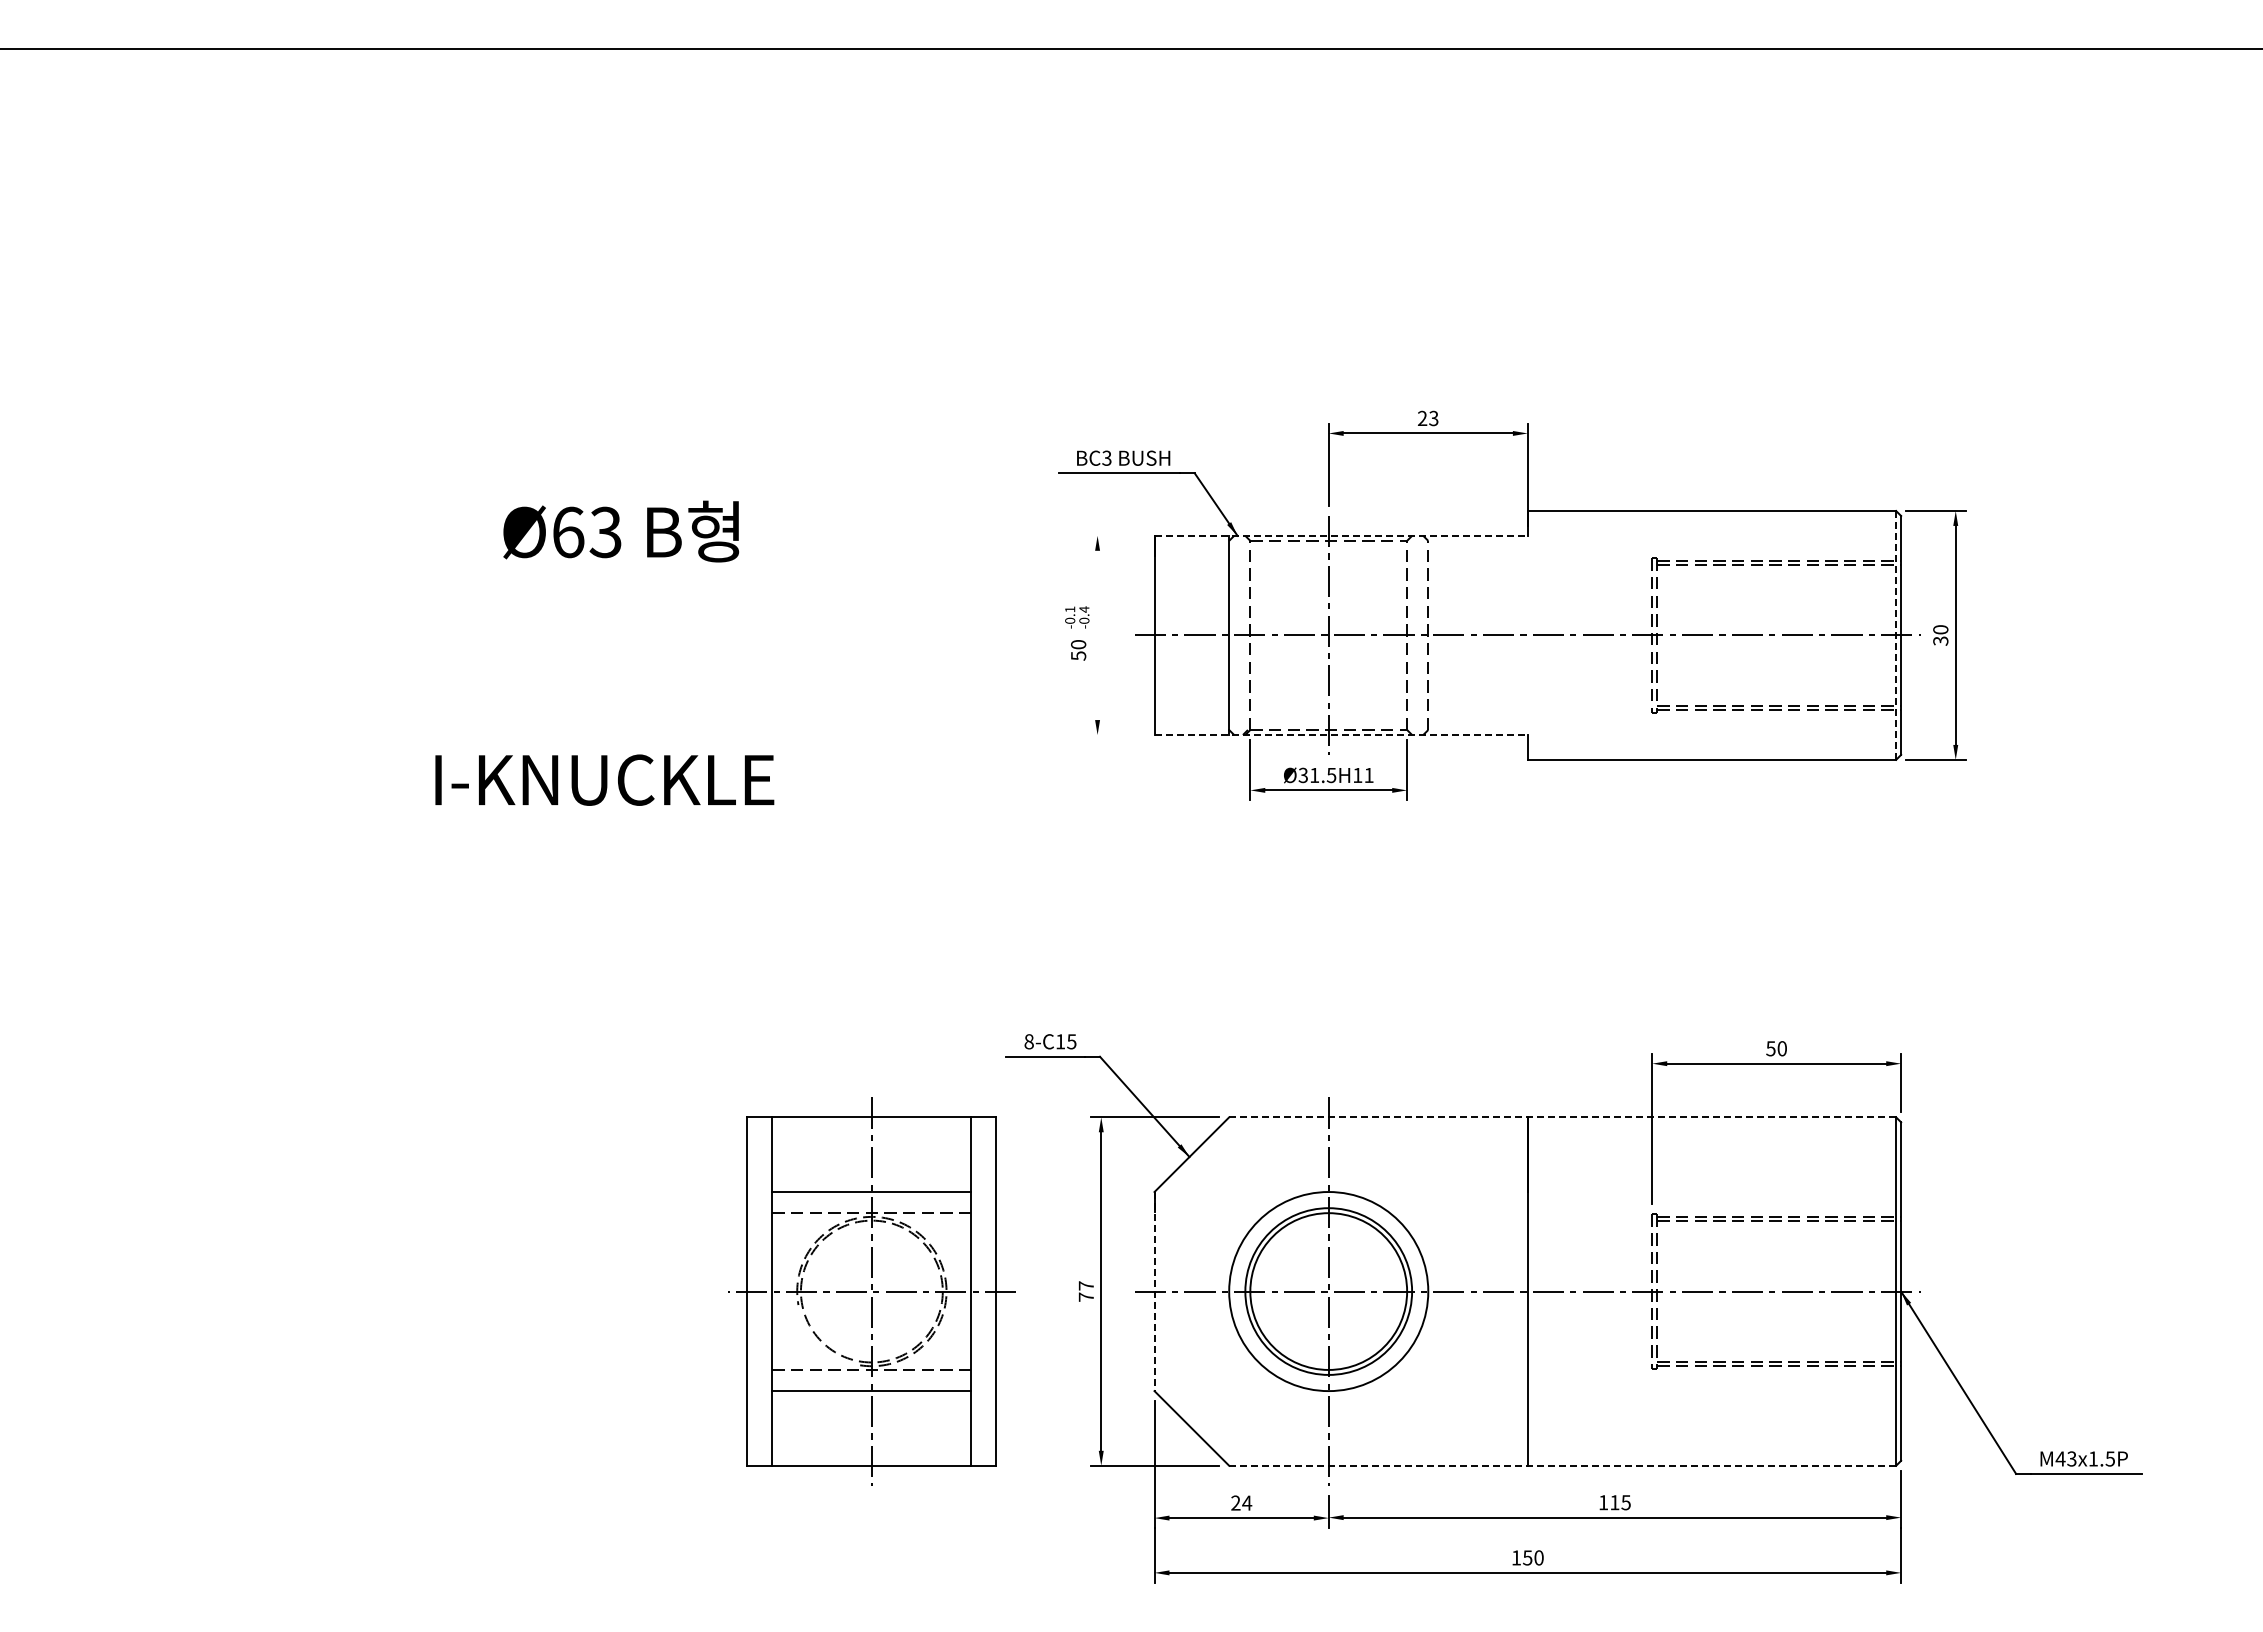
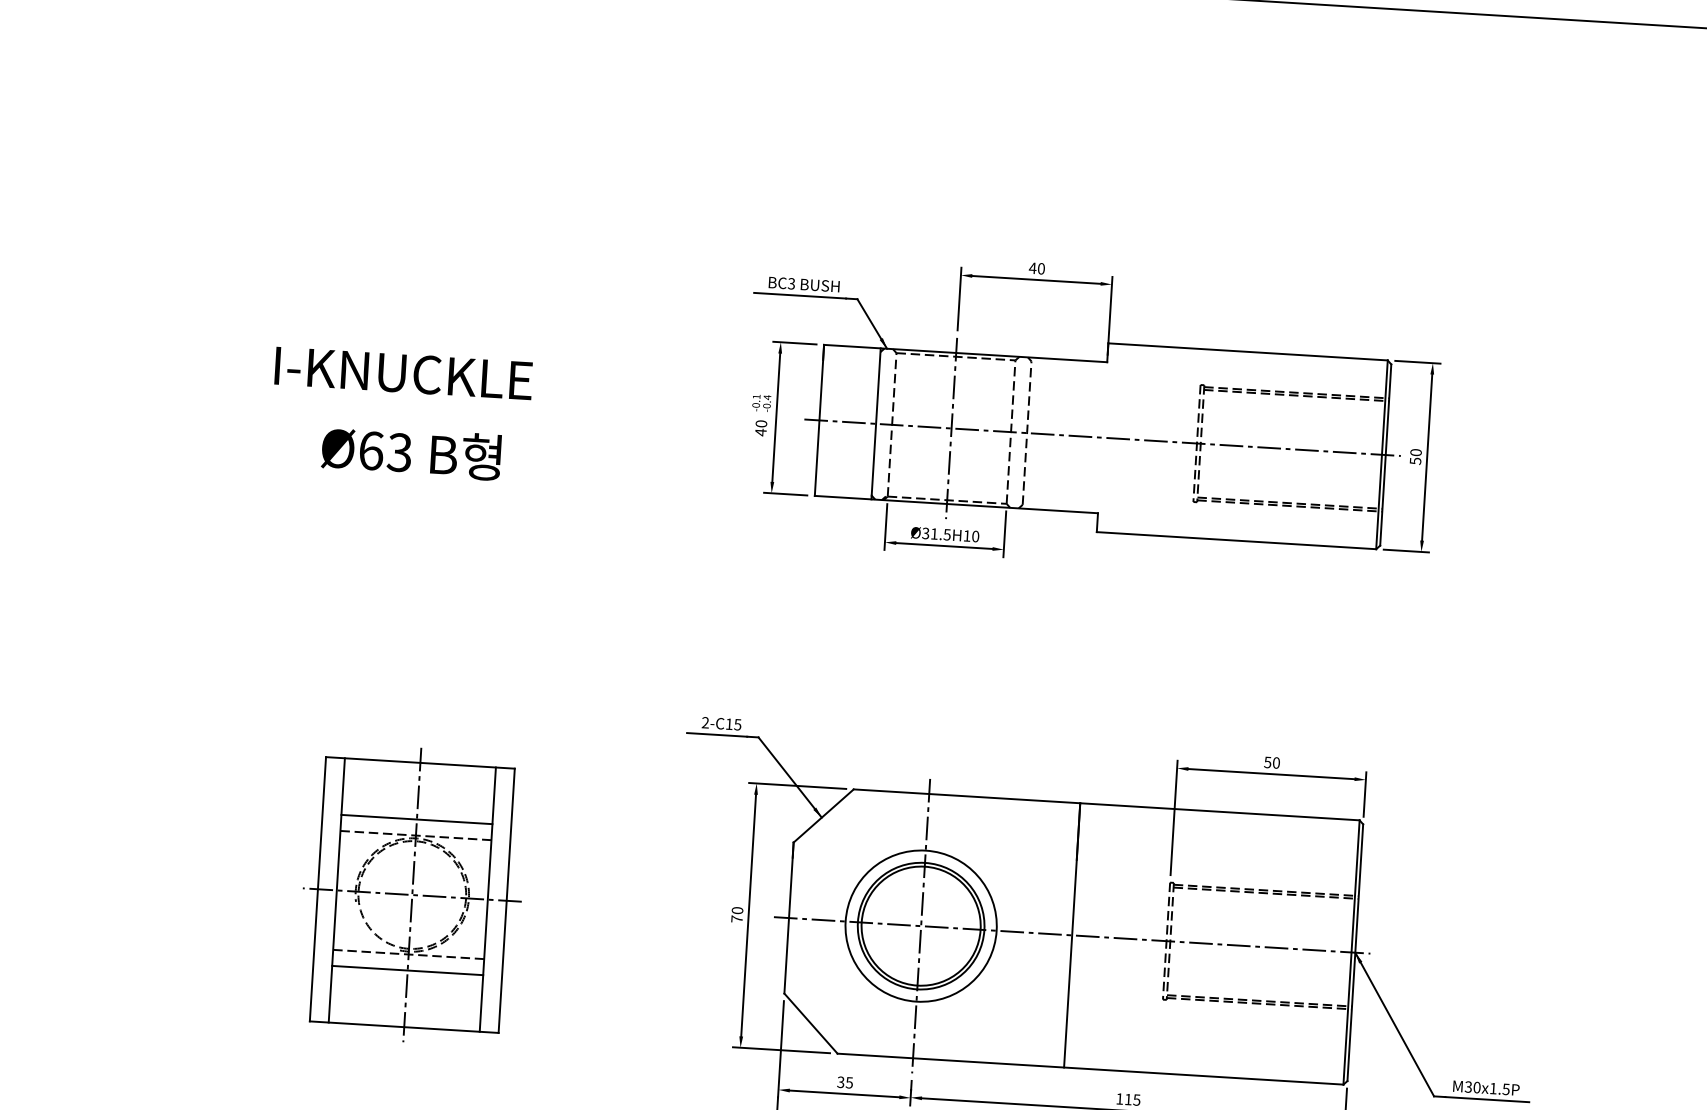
text: (1427, 418) -> (1036, 268), 23 -> 40
text: (621, 531) -> (411, 452), moved
line: (1115, 535) -> (794, 342), added
line: (1341, 535) -> (965, 353), dashed -> solid
line: (1097, 635) -> (776, 417), added
line: (1896, 635) -> (1382, 454), dashed -> solid
text: (1940, 640) -> (1415, 460), 30 -> 50
text: (1078, 656) -> (760, 432), 50 -> 40
line: (1115, 734) -> (785, 493), added
line: (1341, 734) -> (956, 504), dashed -> solid
text: (1368, 775) -> (975, 536), Ø31.5H11 -> Ø31.5H10
text: (604, 779) -> (403, 372), moved
text: (1028, 1041) -> (705, 722), 8-C15 -> 2-C15
line: (1563, 1117) -> (1107, 805), dashed -> solid
text: (1085, 1285) -> (736, 910), 77 -> 70
part: (871, 1291) -> (412, 894), moved
line: (1154, 1291) -> (789, 918), dashed -> solid
text: (2065, 1458) -> (1472, 1086), M43x1.5P -> M30x1.5P
line: (1563, 1465) -> (1091, 1068), dashed -> solid
text: (1241, 1502) -> (845, 1082), 24 -> 35

